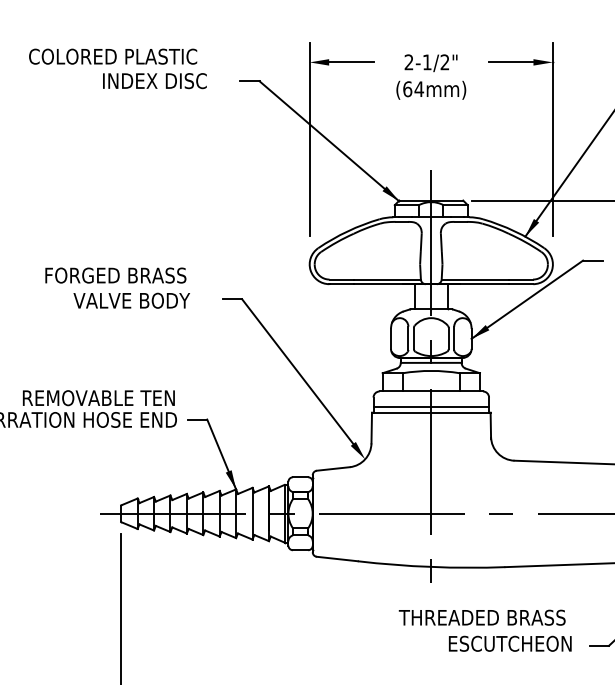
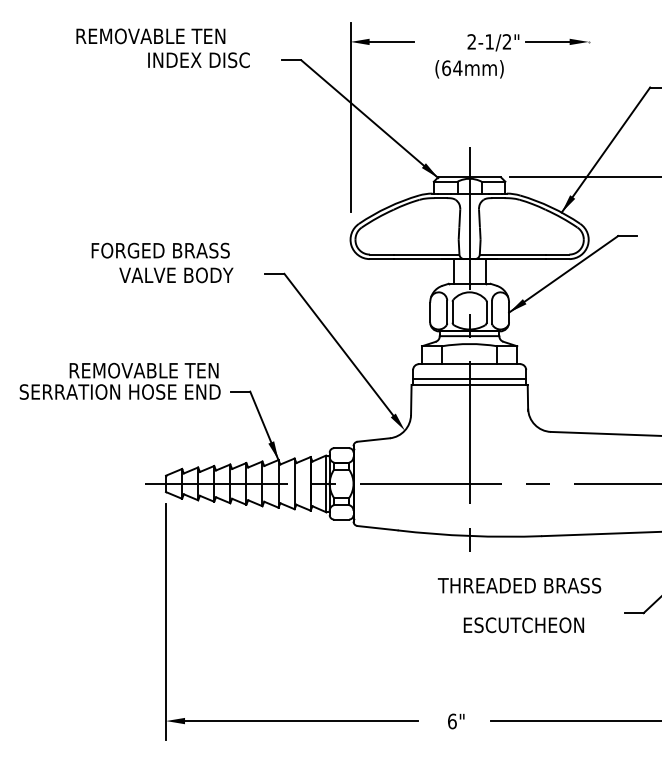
text: (112, 56) -> (157, 36), COLORED PLASTIC -> REMOVABLE TEN
text: (431, 62) -> (493, 42), moved
line: (552, 139) -> (588, 117), removed
text: (509, 644) -> (523, 625), moved

